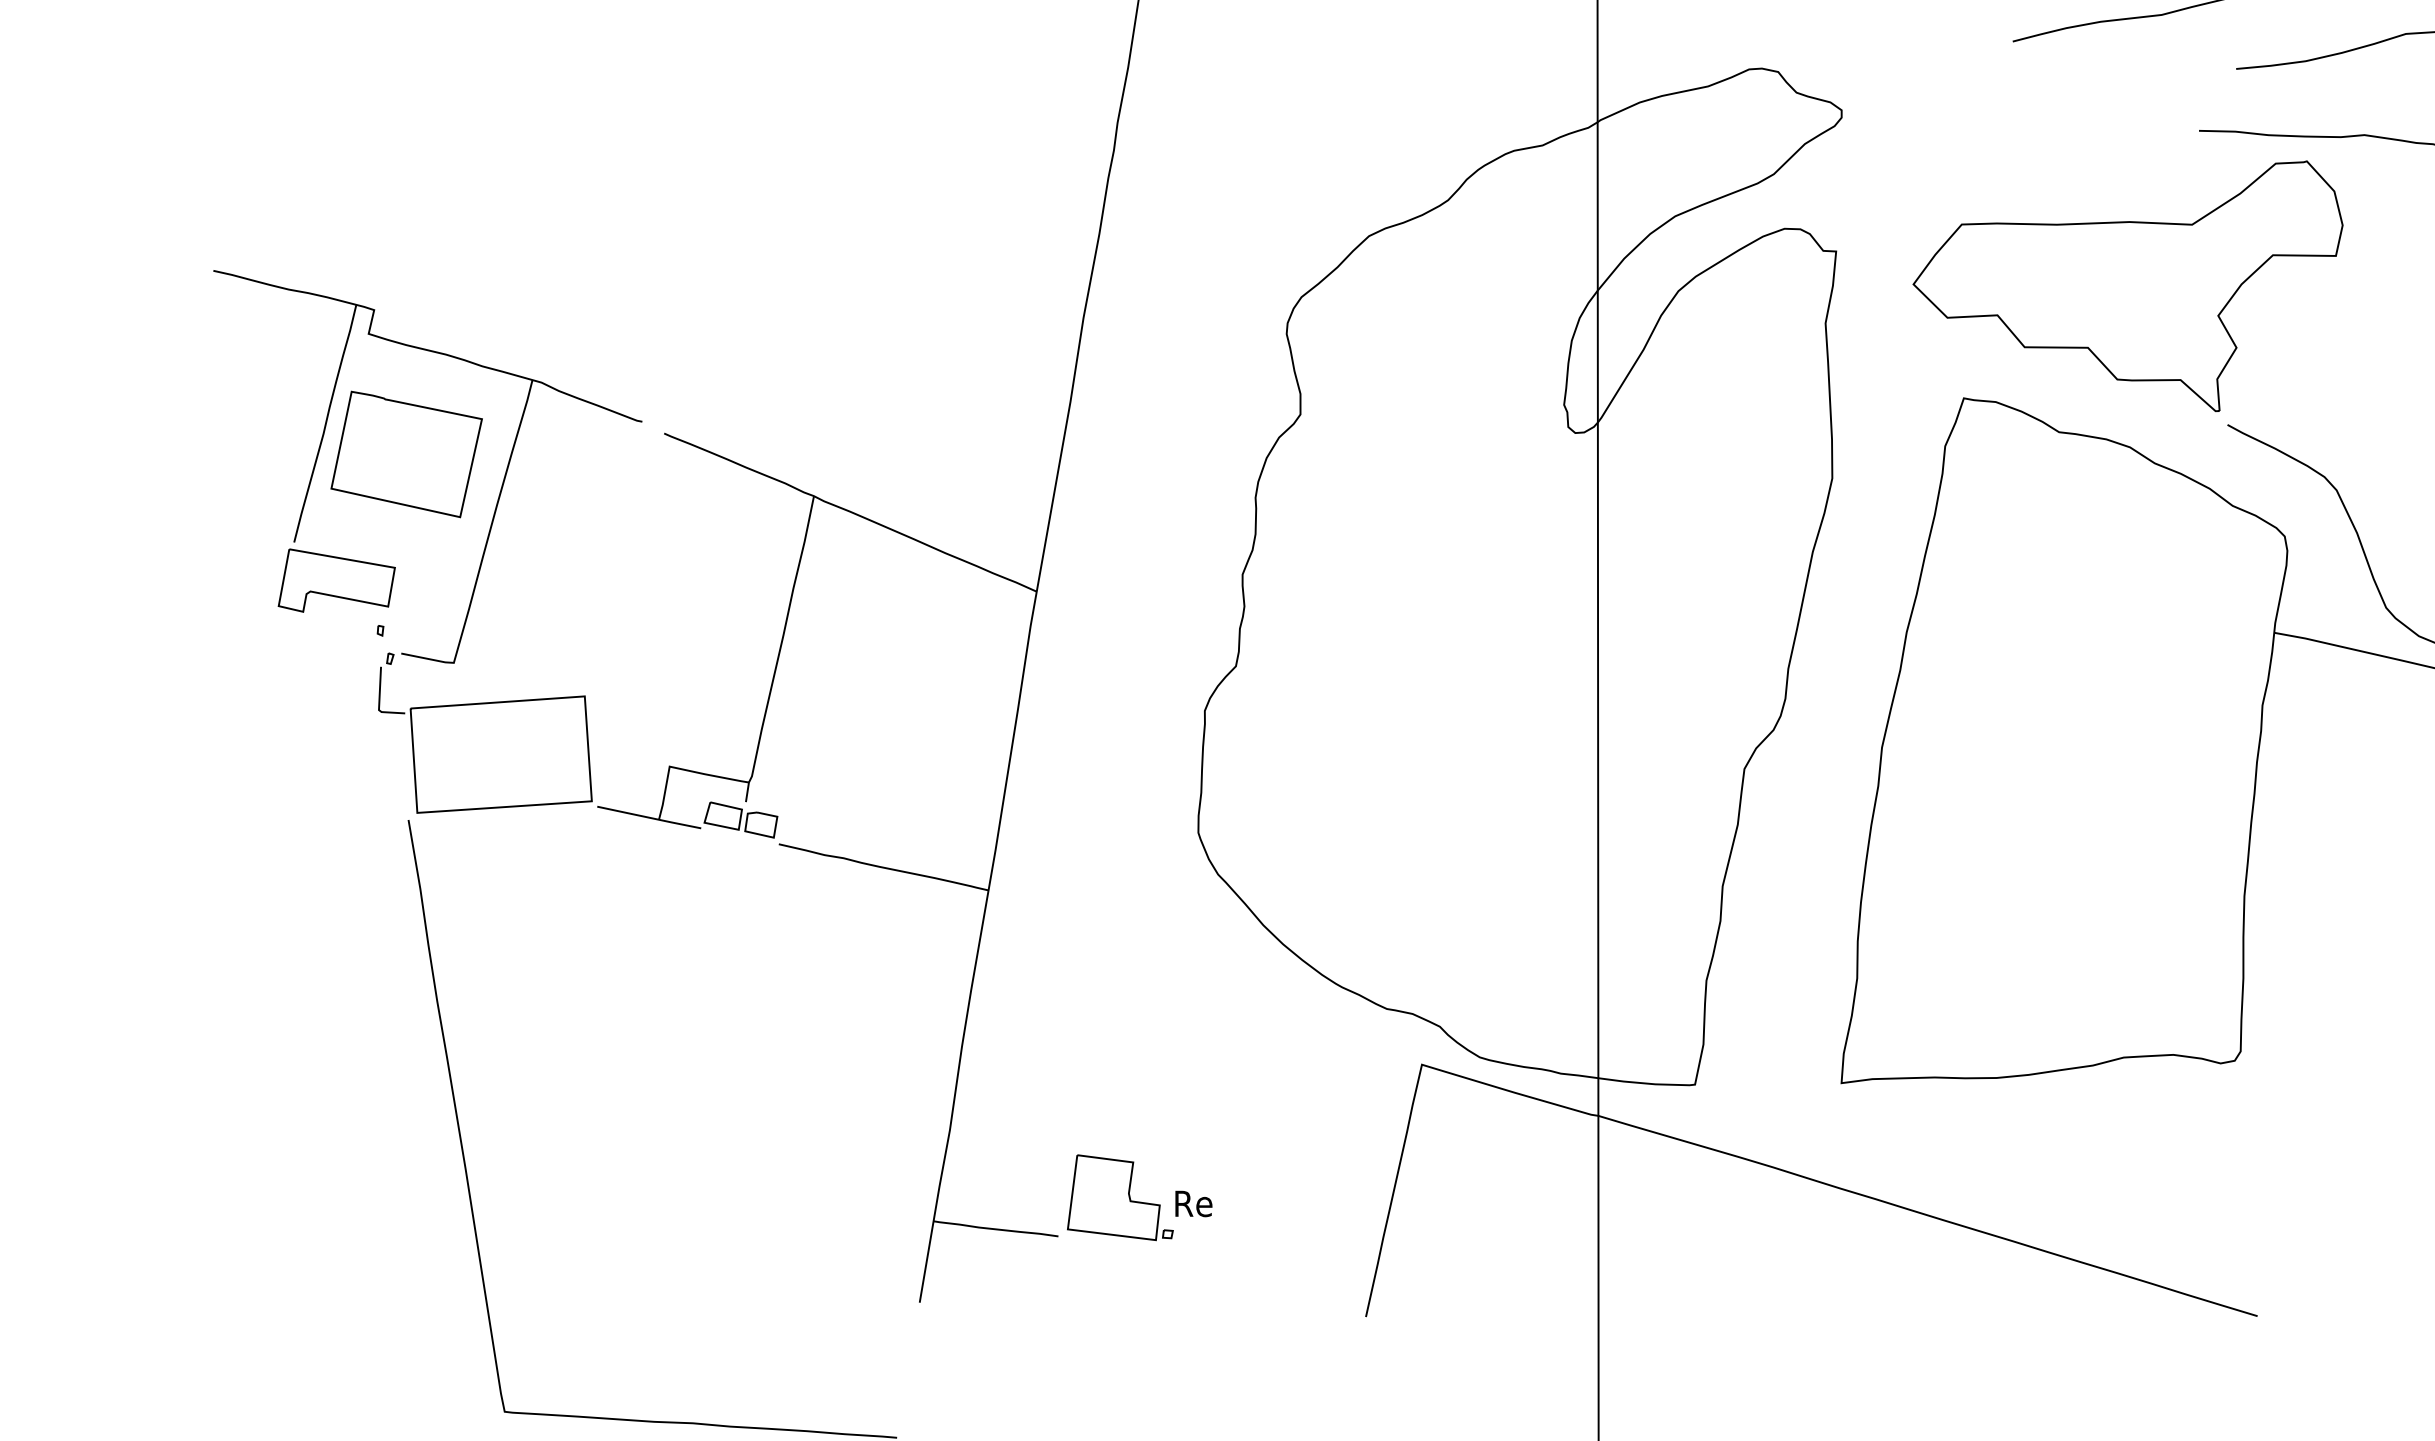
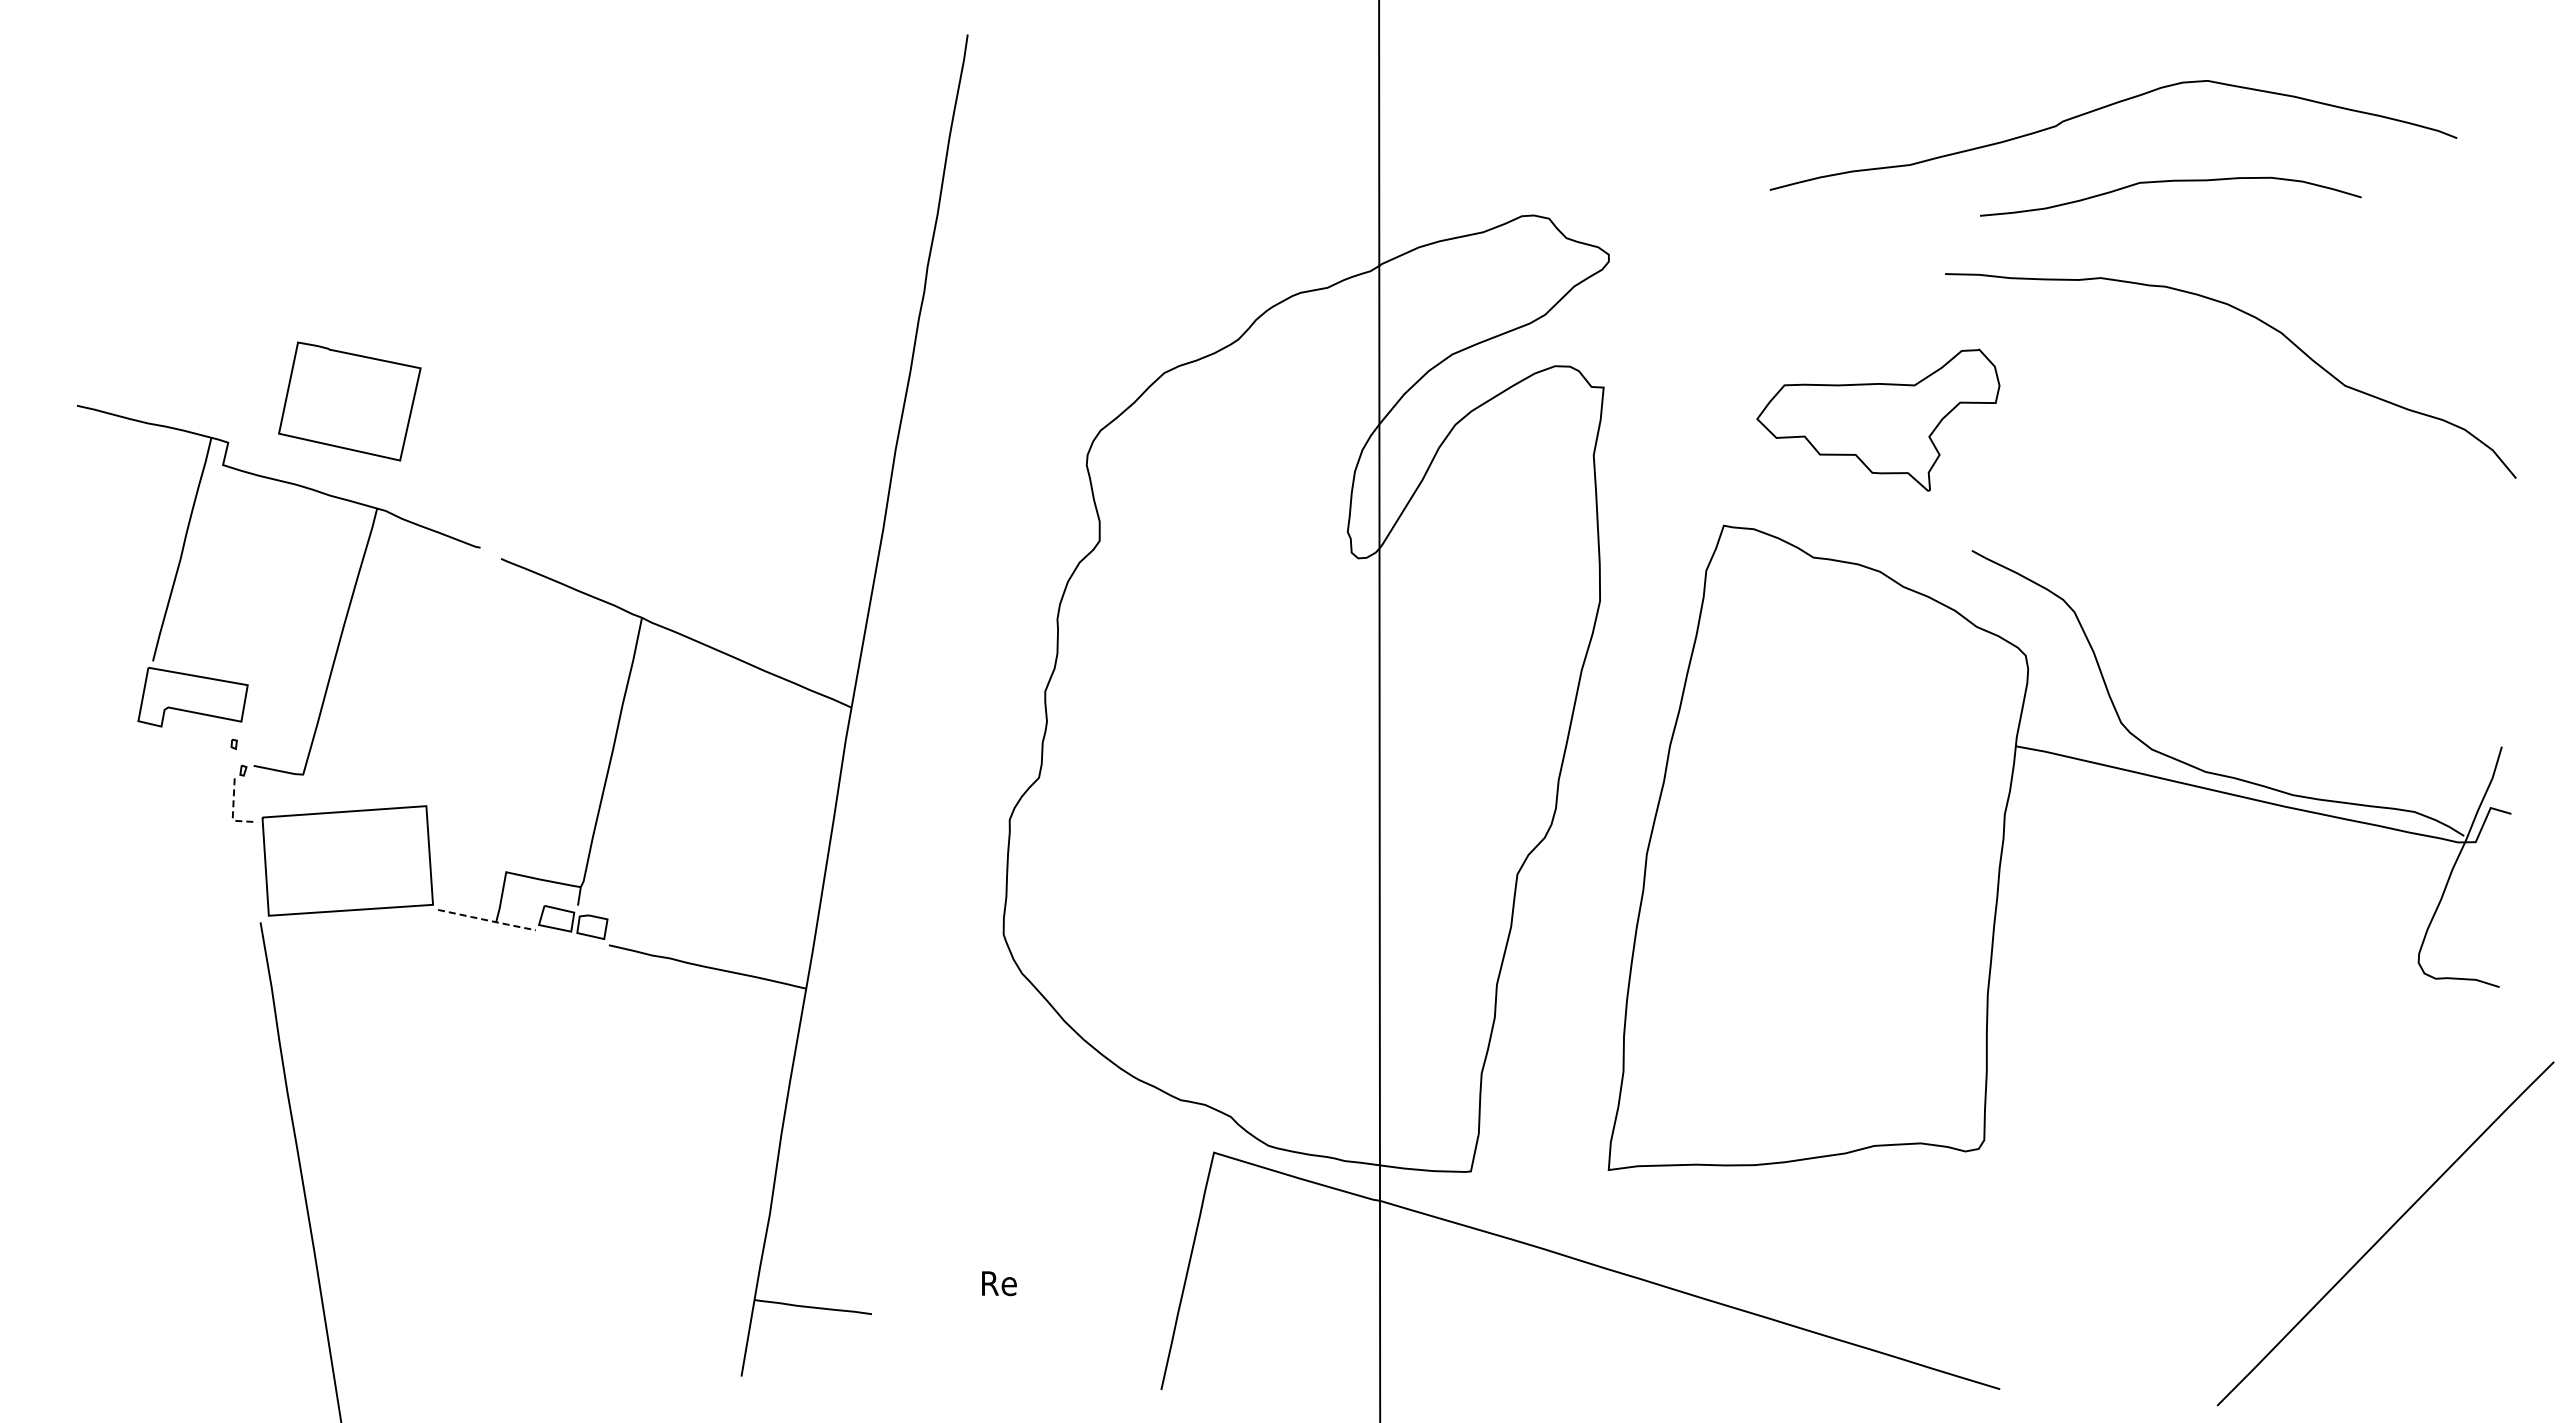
part: (2128, 285) -> (1878, 419), size x0.6
part: (406, 454) -> (349, 401), moved
line: (379, 704) -> (233, 813), solid -> dashed
line: (649, 817) -> (487, 920), solid -> dashed
part: (1120, 1197) -> (930, 1277), removed

